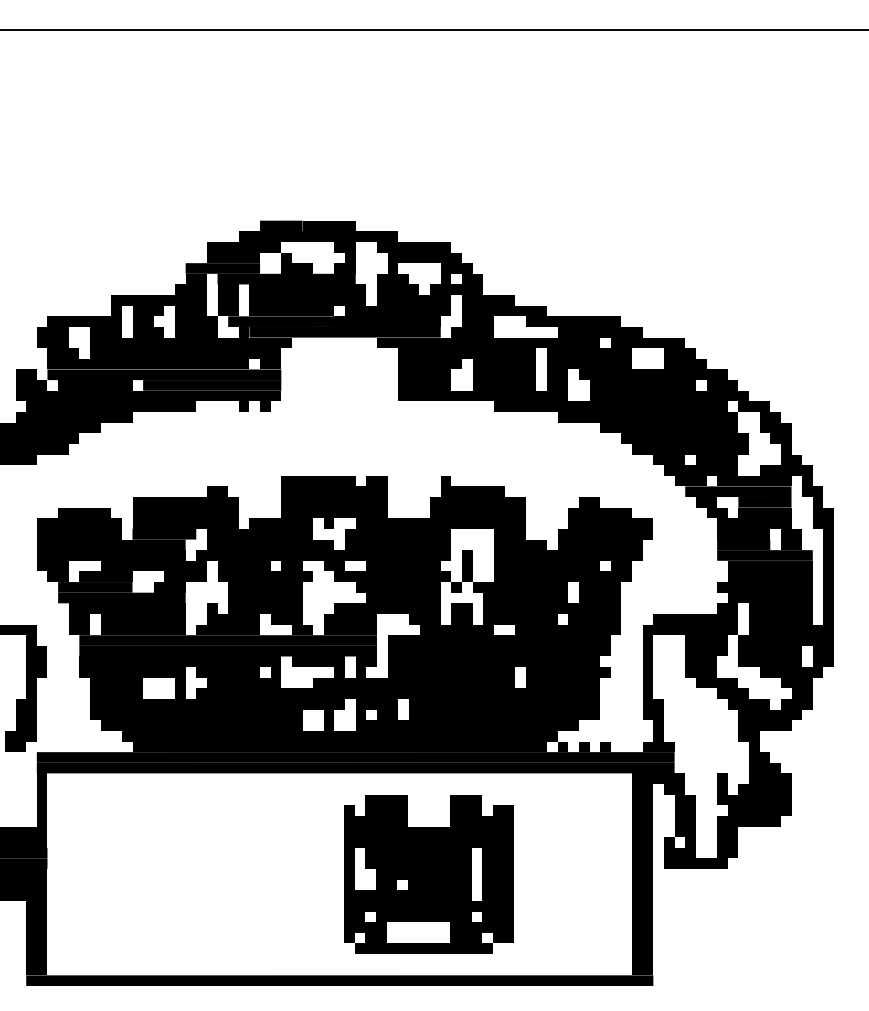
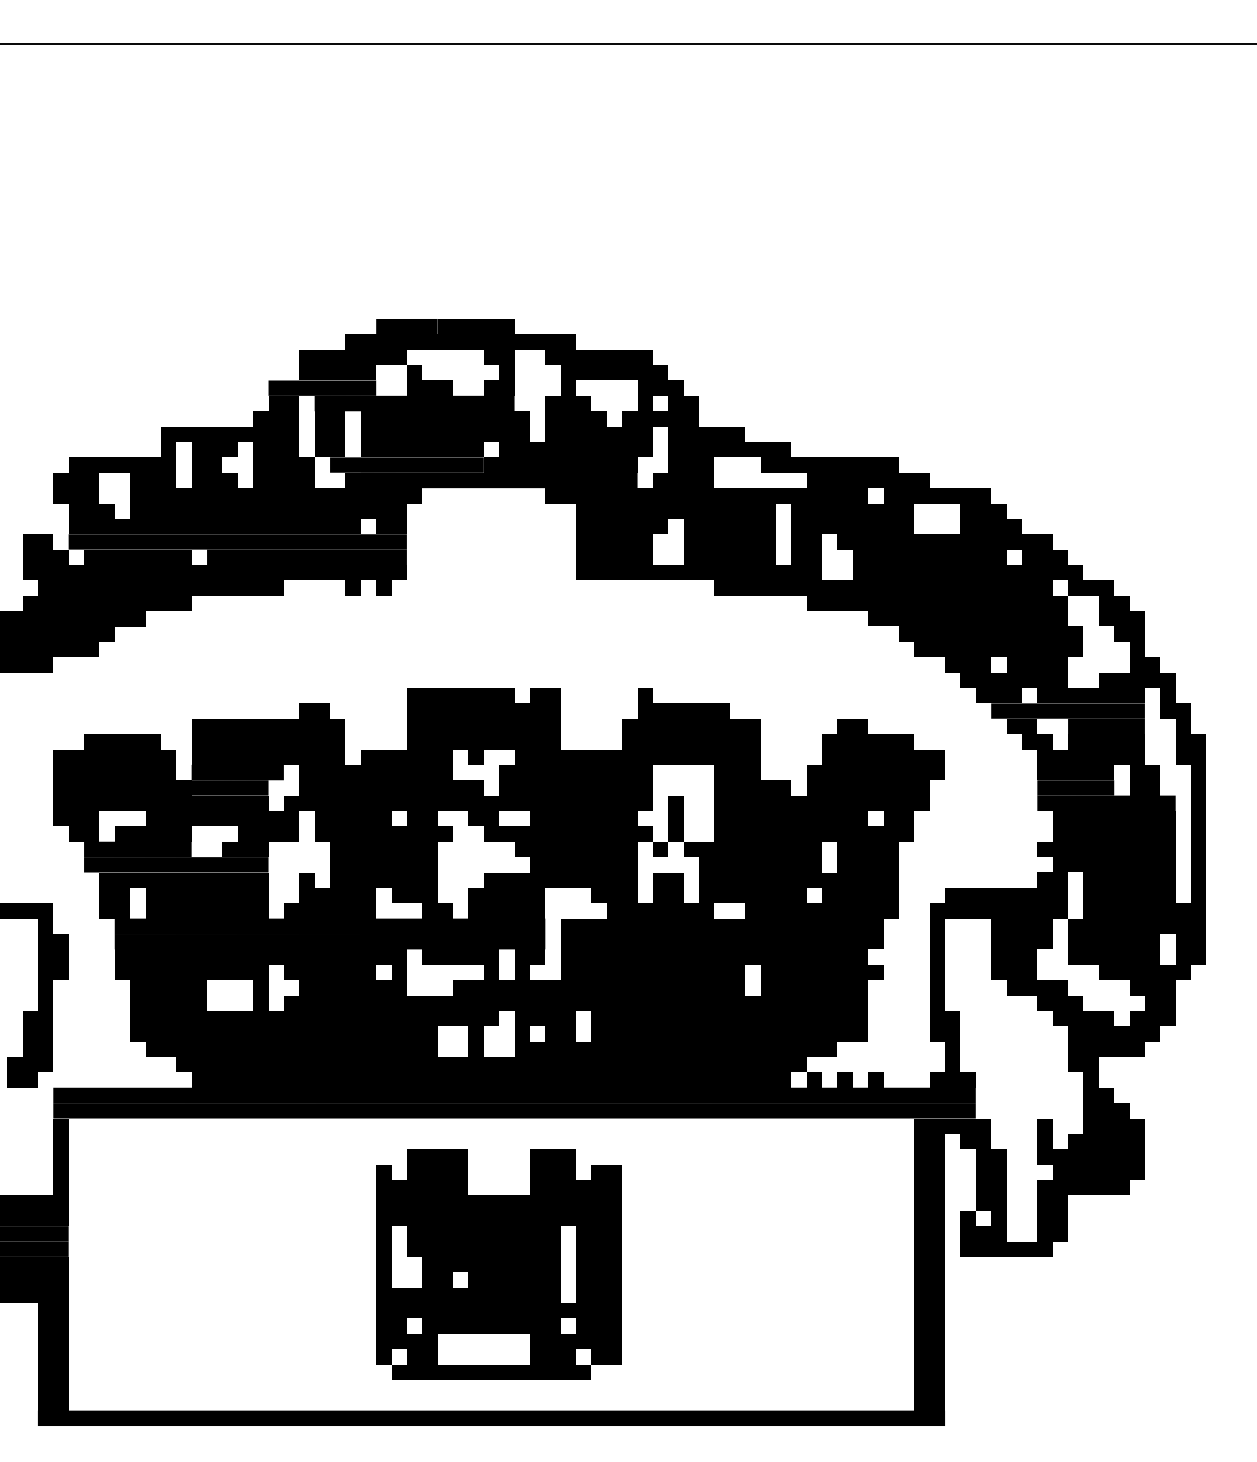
part: (428, 874) -> (498, 1264), moved

